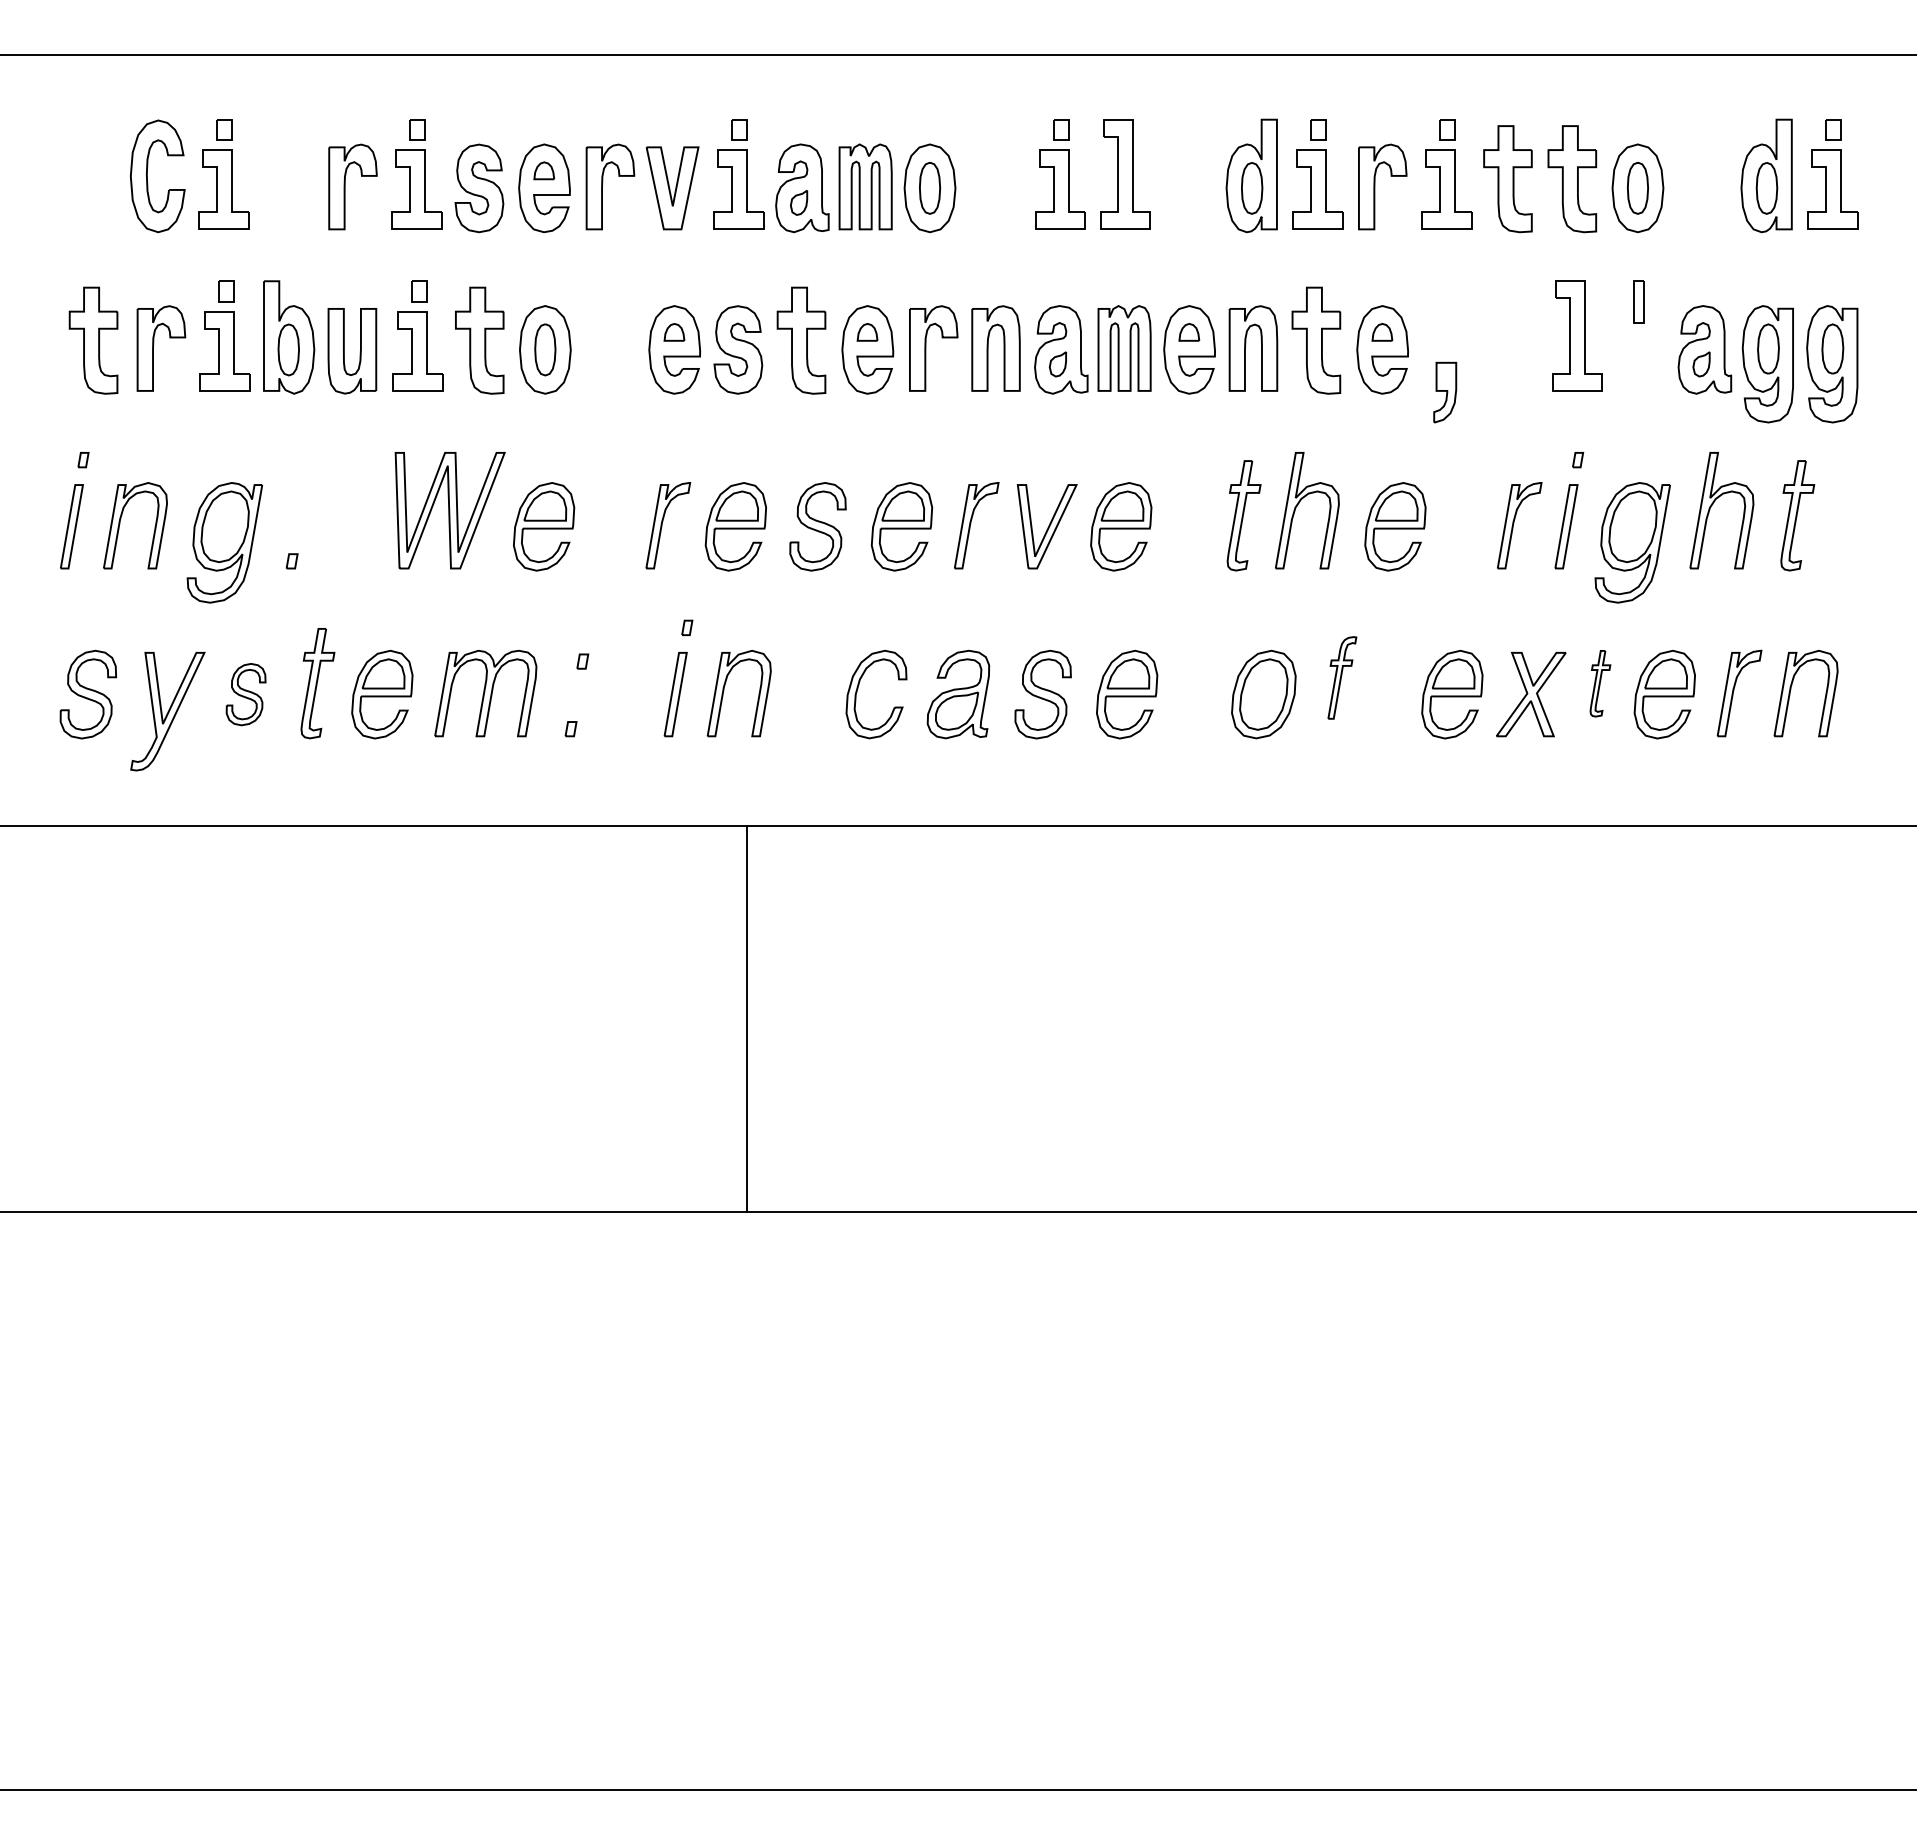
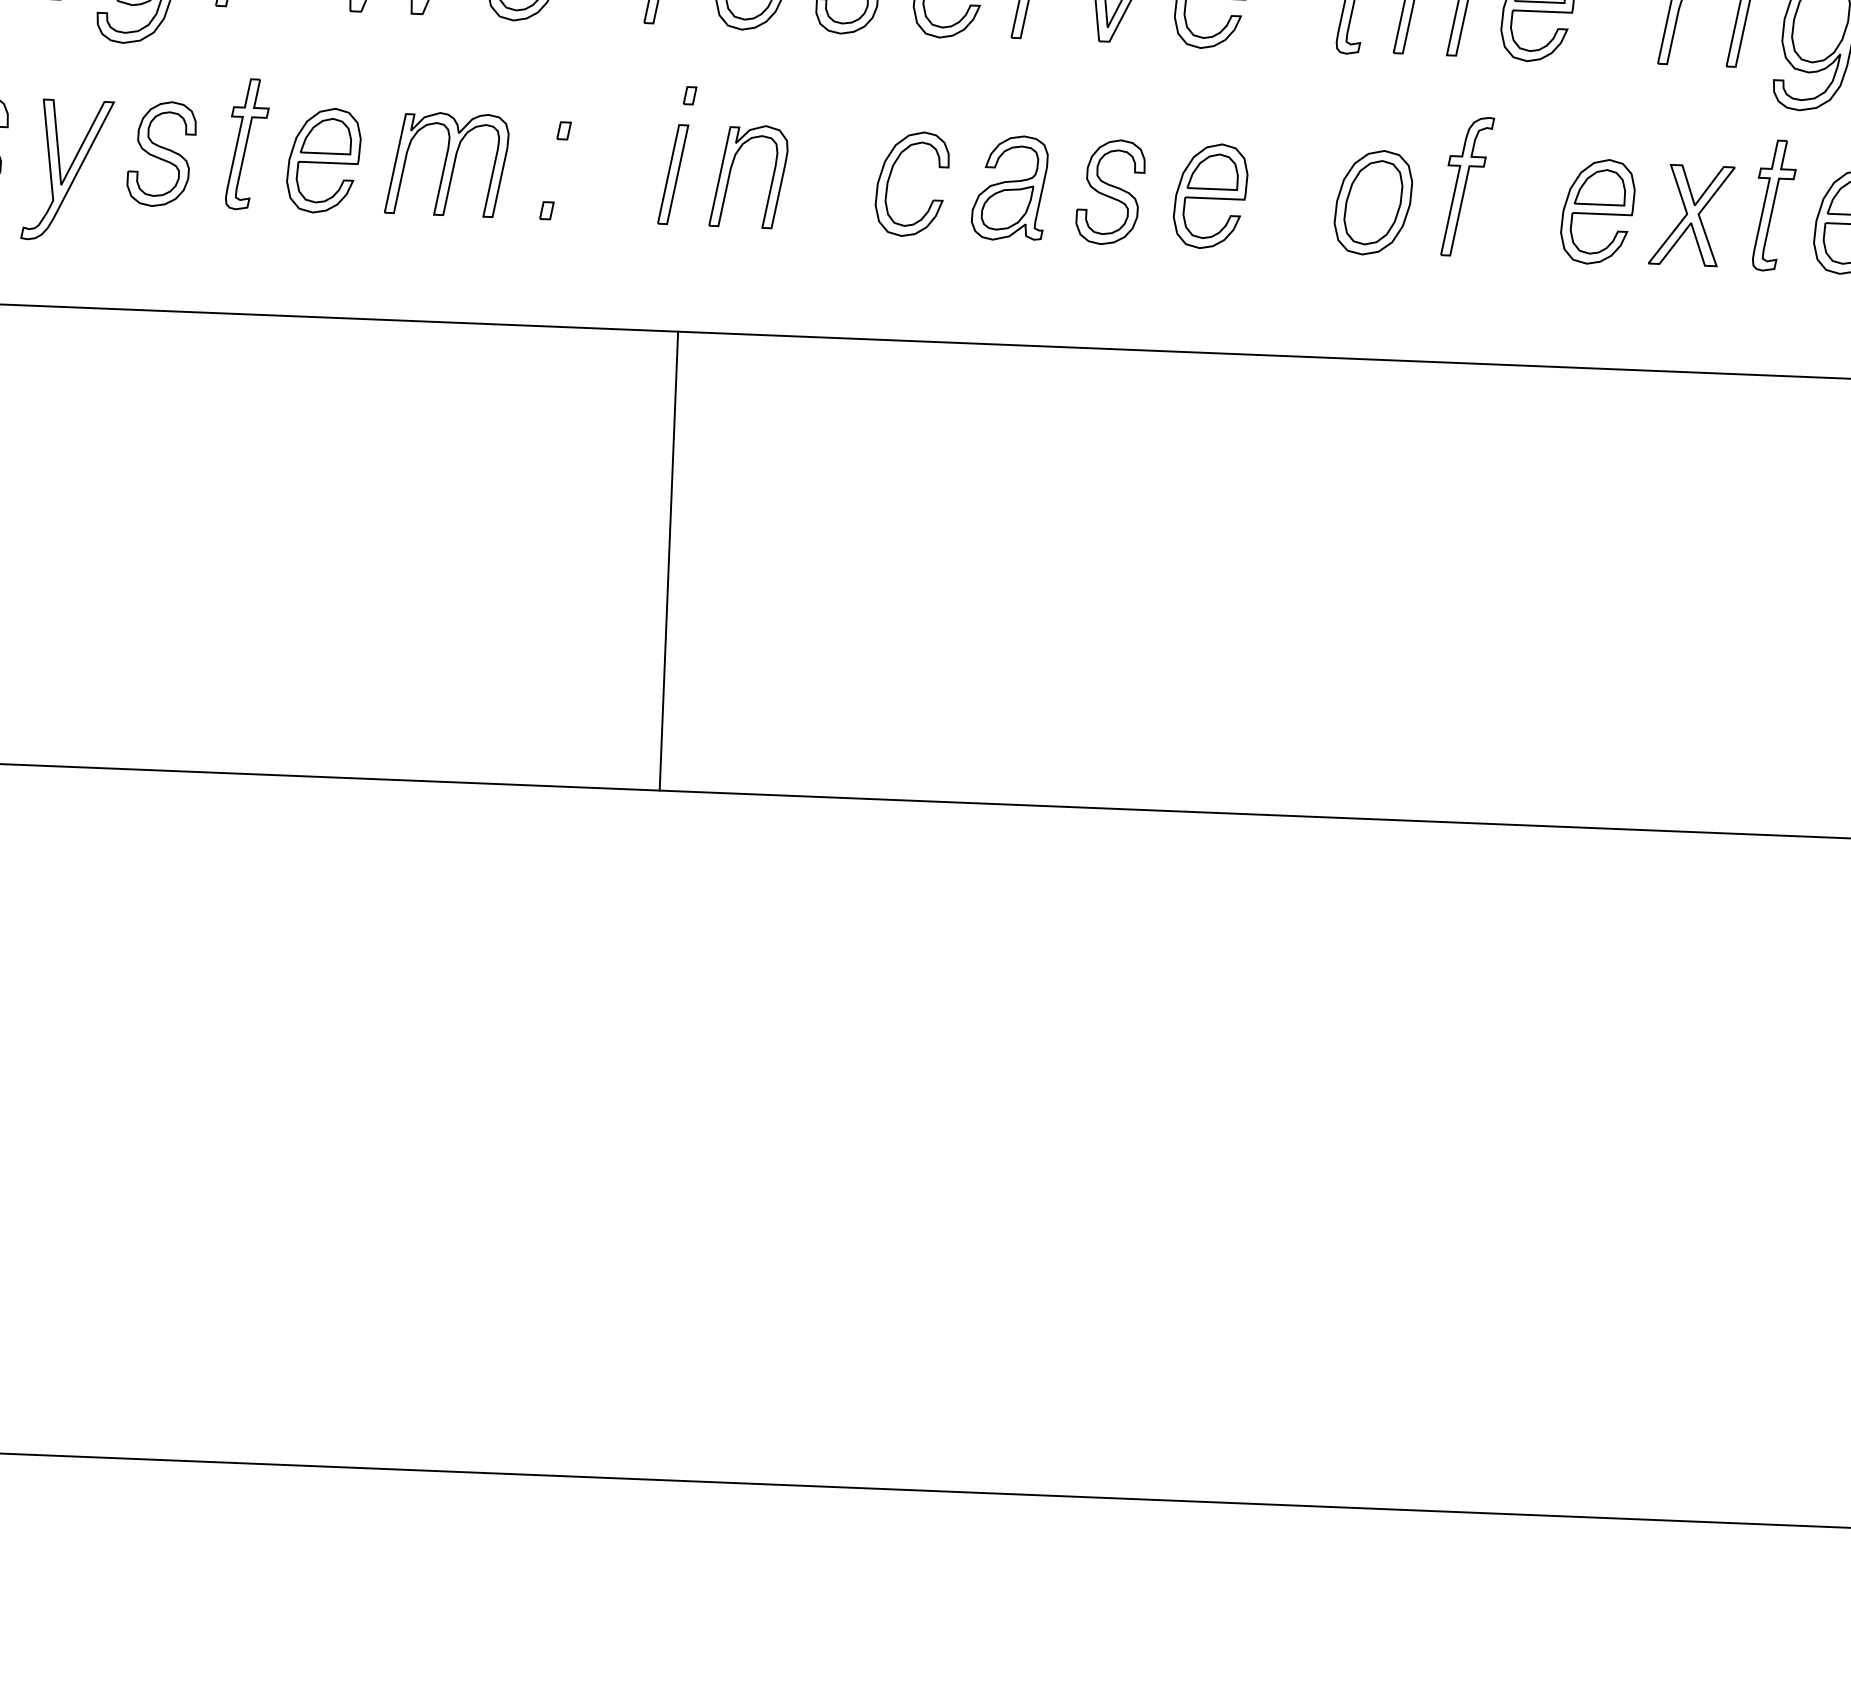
part: (1342, 677) -> (1467, 186), size x1.43
part: (1600, 683) -> (1774, 205), size x1.67
part: (245, 694) -> (160, 153), size x1.43
line: (747, 1018) -> (669, 560), moved

